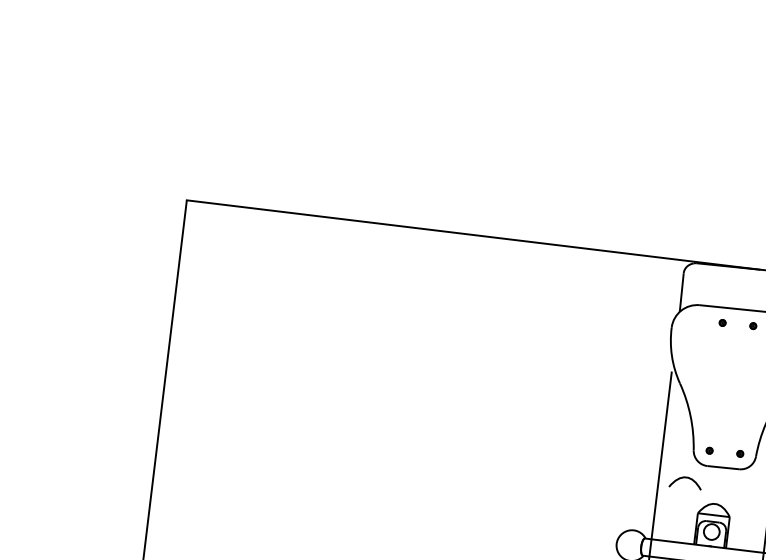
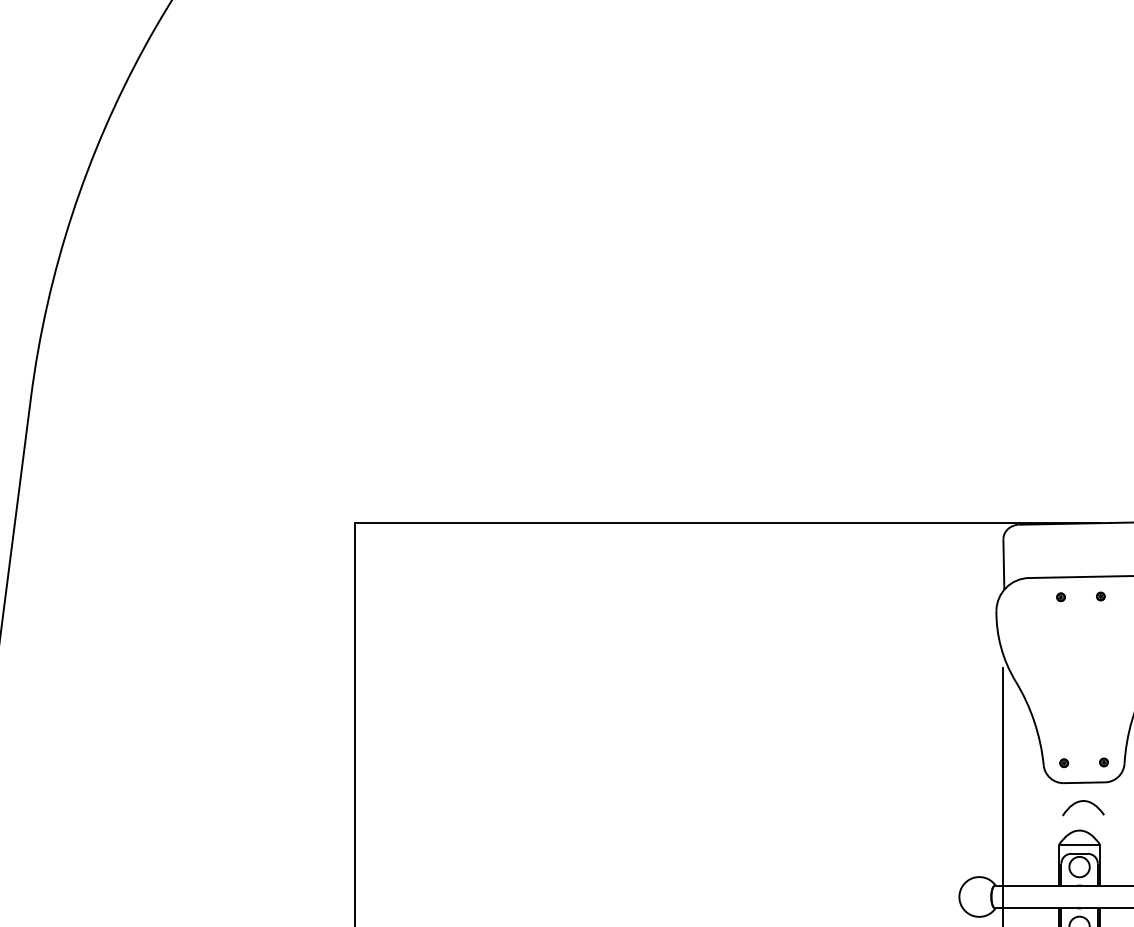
part: (687, 478) -> (1085, 802), moved

